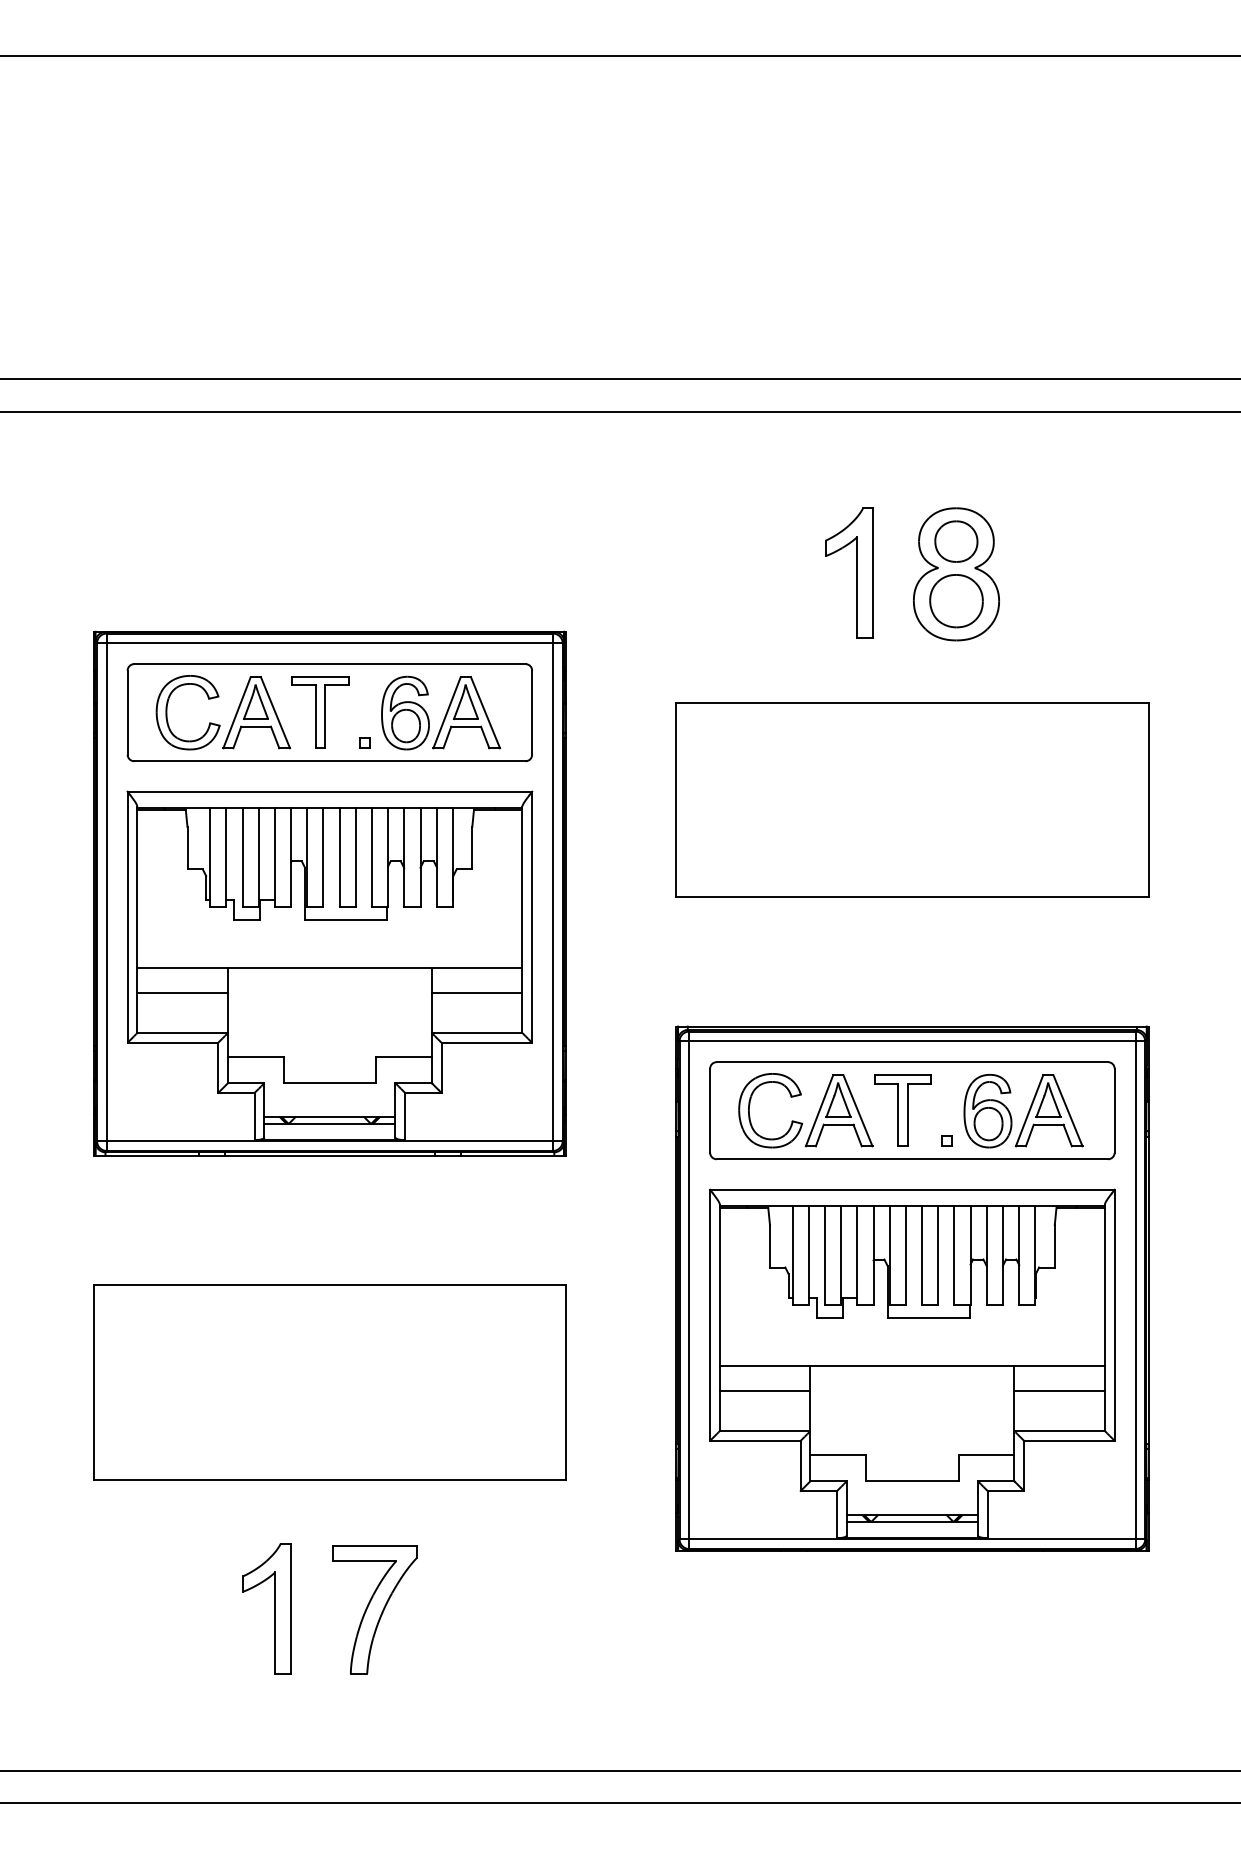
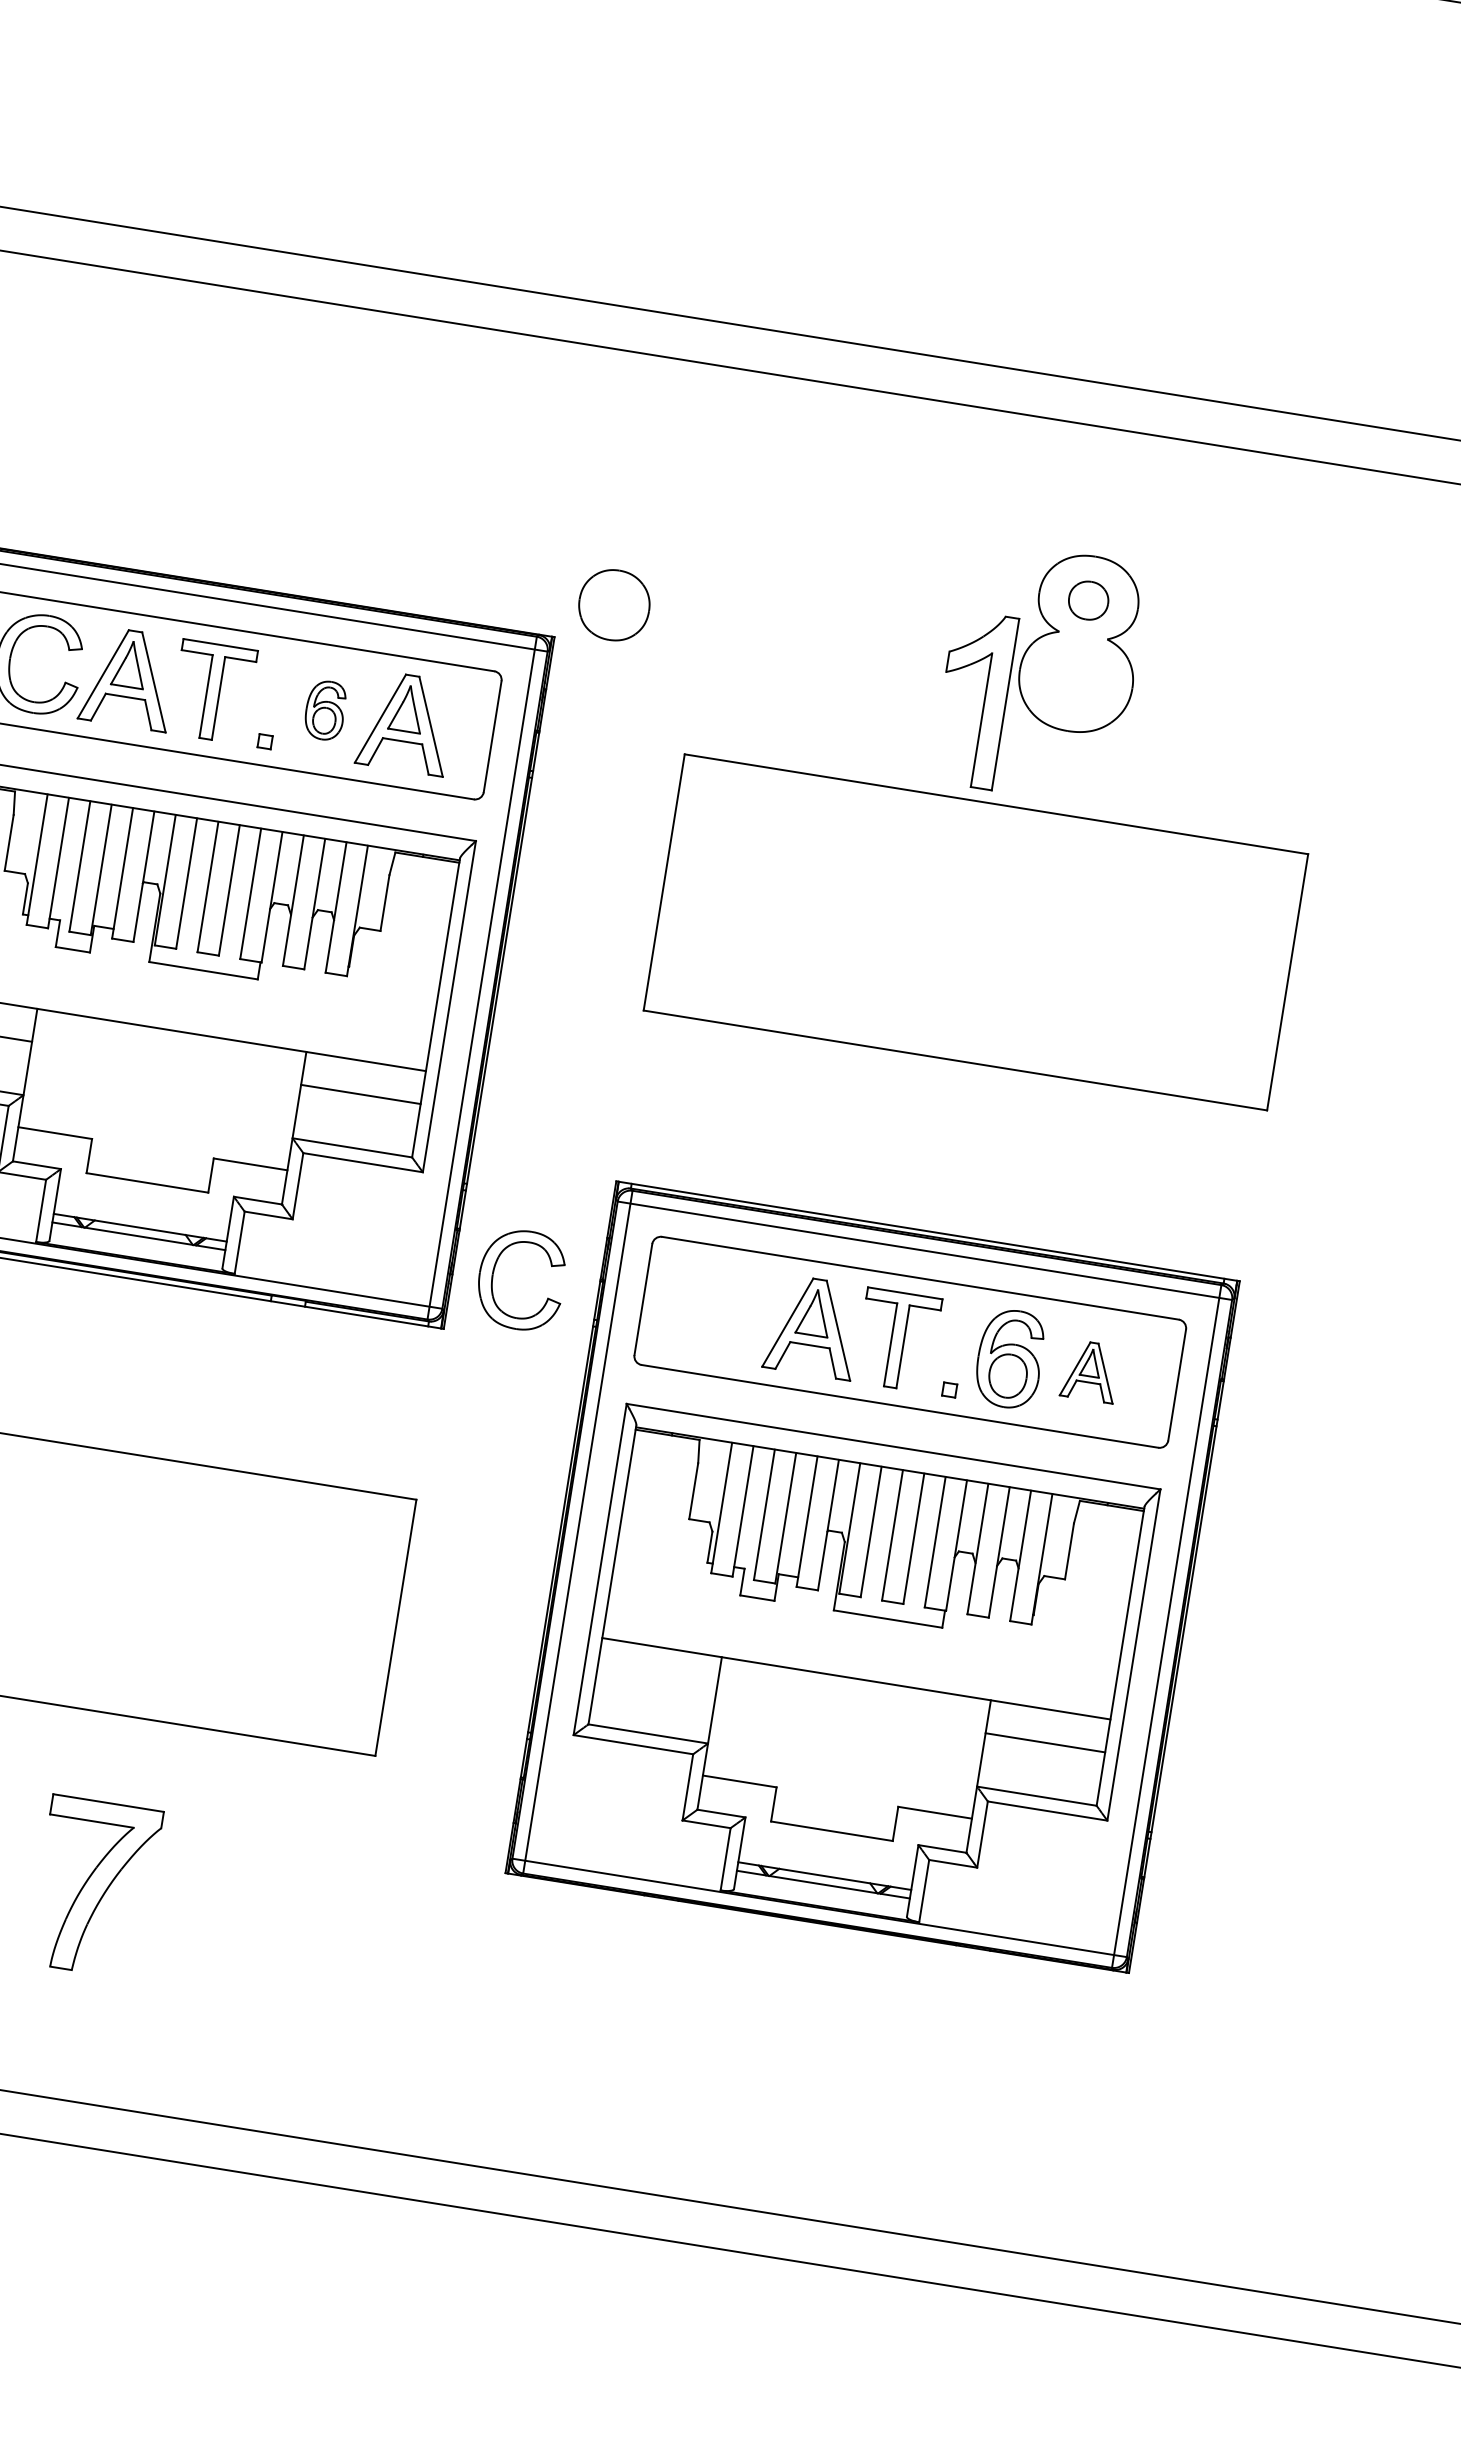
part: (956, 541) -> (1088, 600), size x0.7
part: (856, 572) -> (983, 700), moved
part: (956, 601) -> (614, 605), moved
part: (405, 712) -> (325, 709), size x0.6
part: (1048, 1110) -> (1089, 1370), size x0.6
part: (750, 1115) -> (493, 1282), moved
line: (764, 1390) -> (655, 1680), removed

